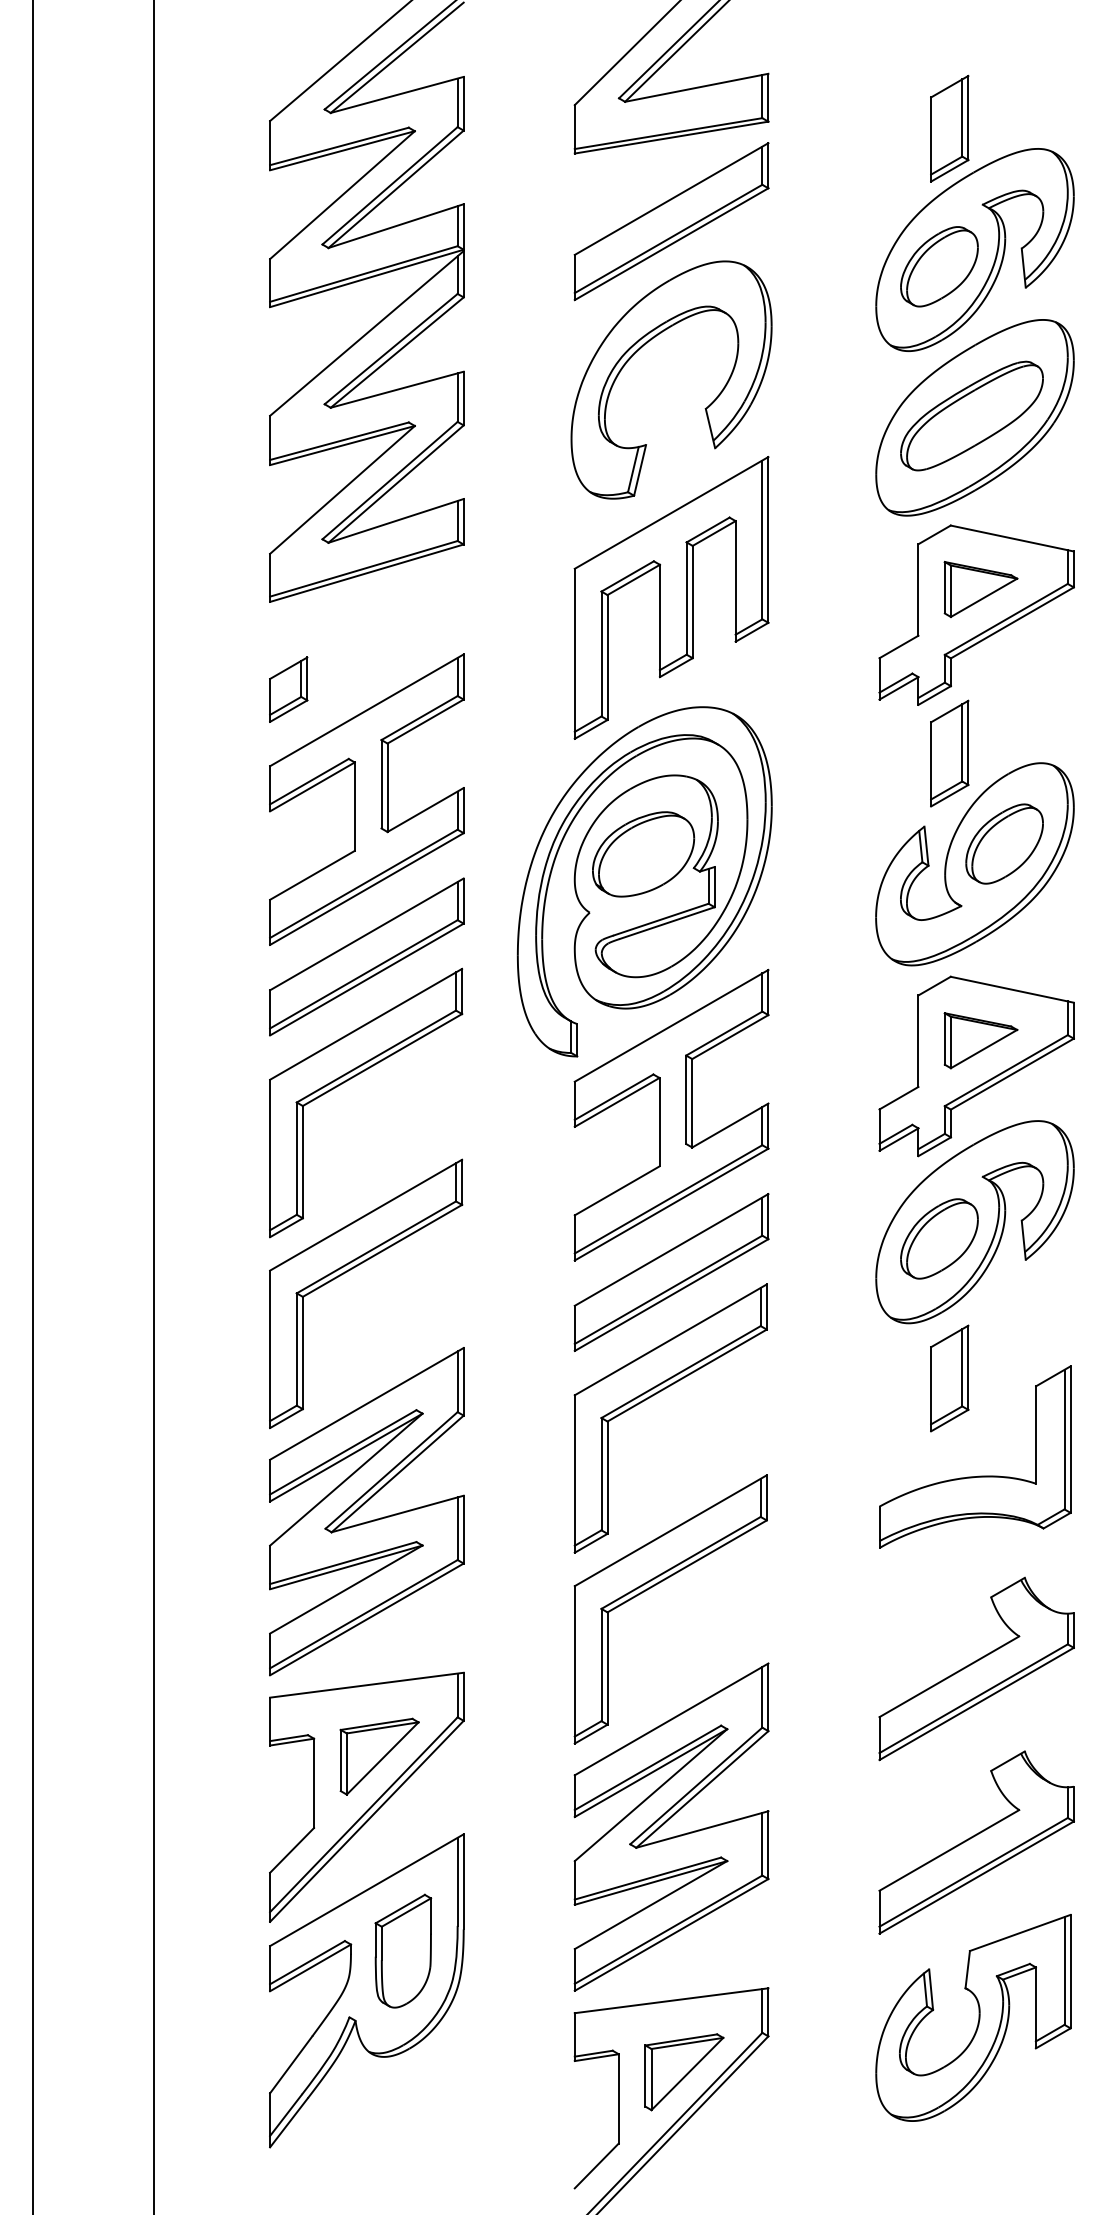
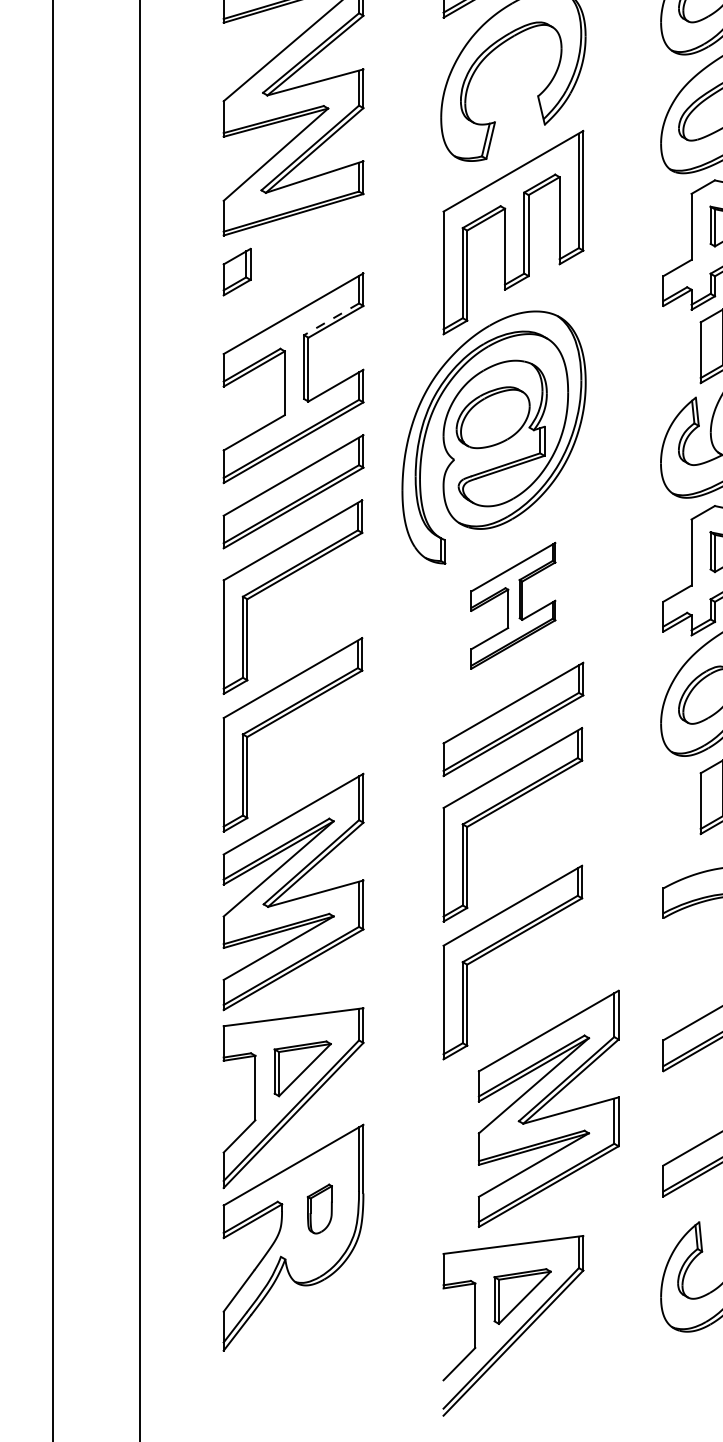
part: (288, 689) -> (236, 272), moved
line: (419, 718) -> (331, 319), solid -> dashed
part: (671, 1114) -> (513, 605), size x0.6
part: (667, 1821) -> (545, 1104), moved
part: (403, 1950) -> (319, 1208), size x0.6

